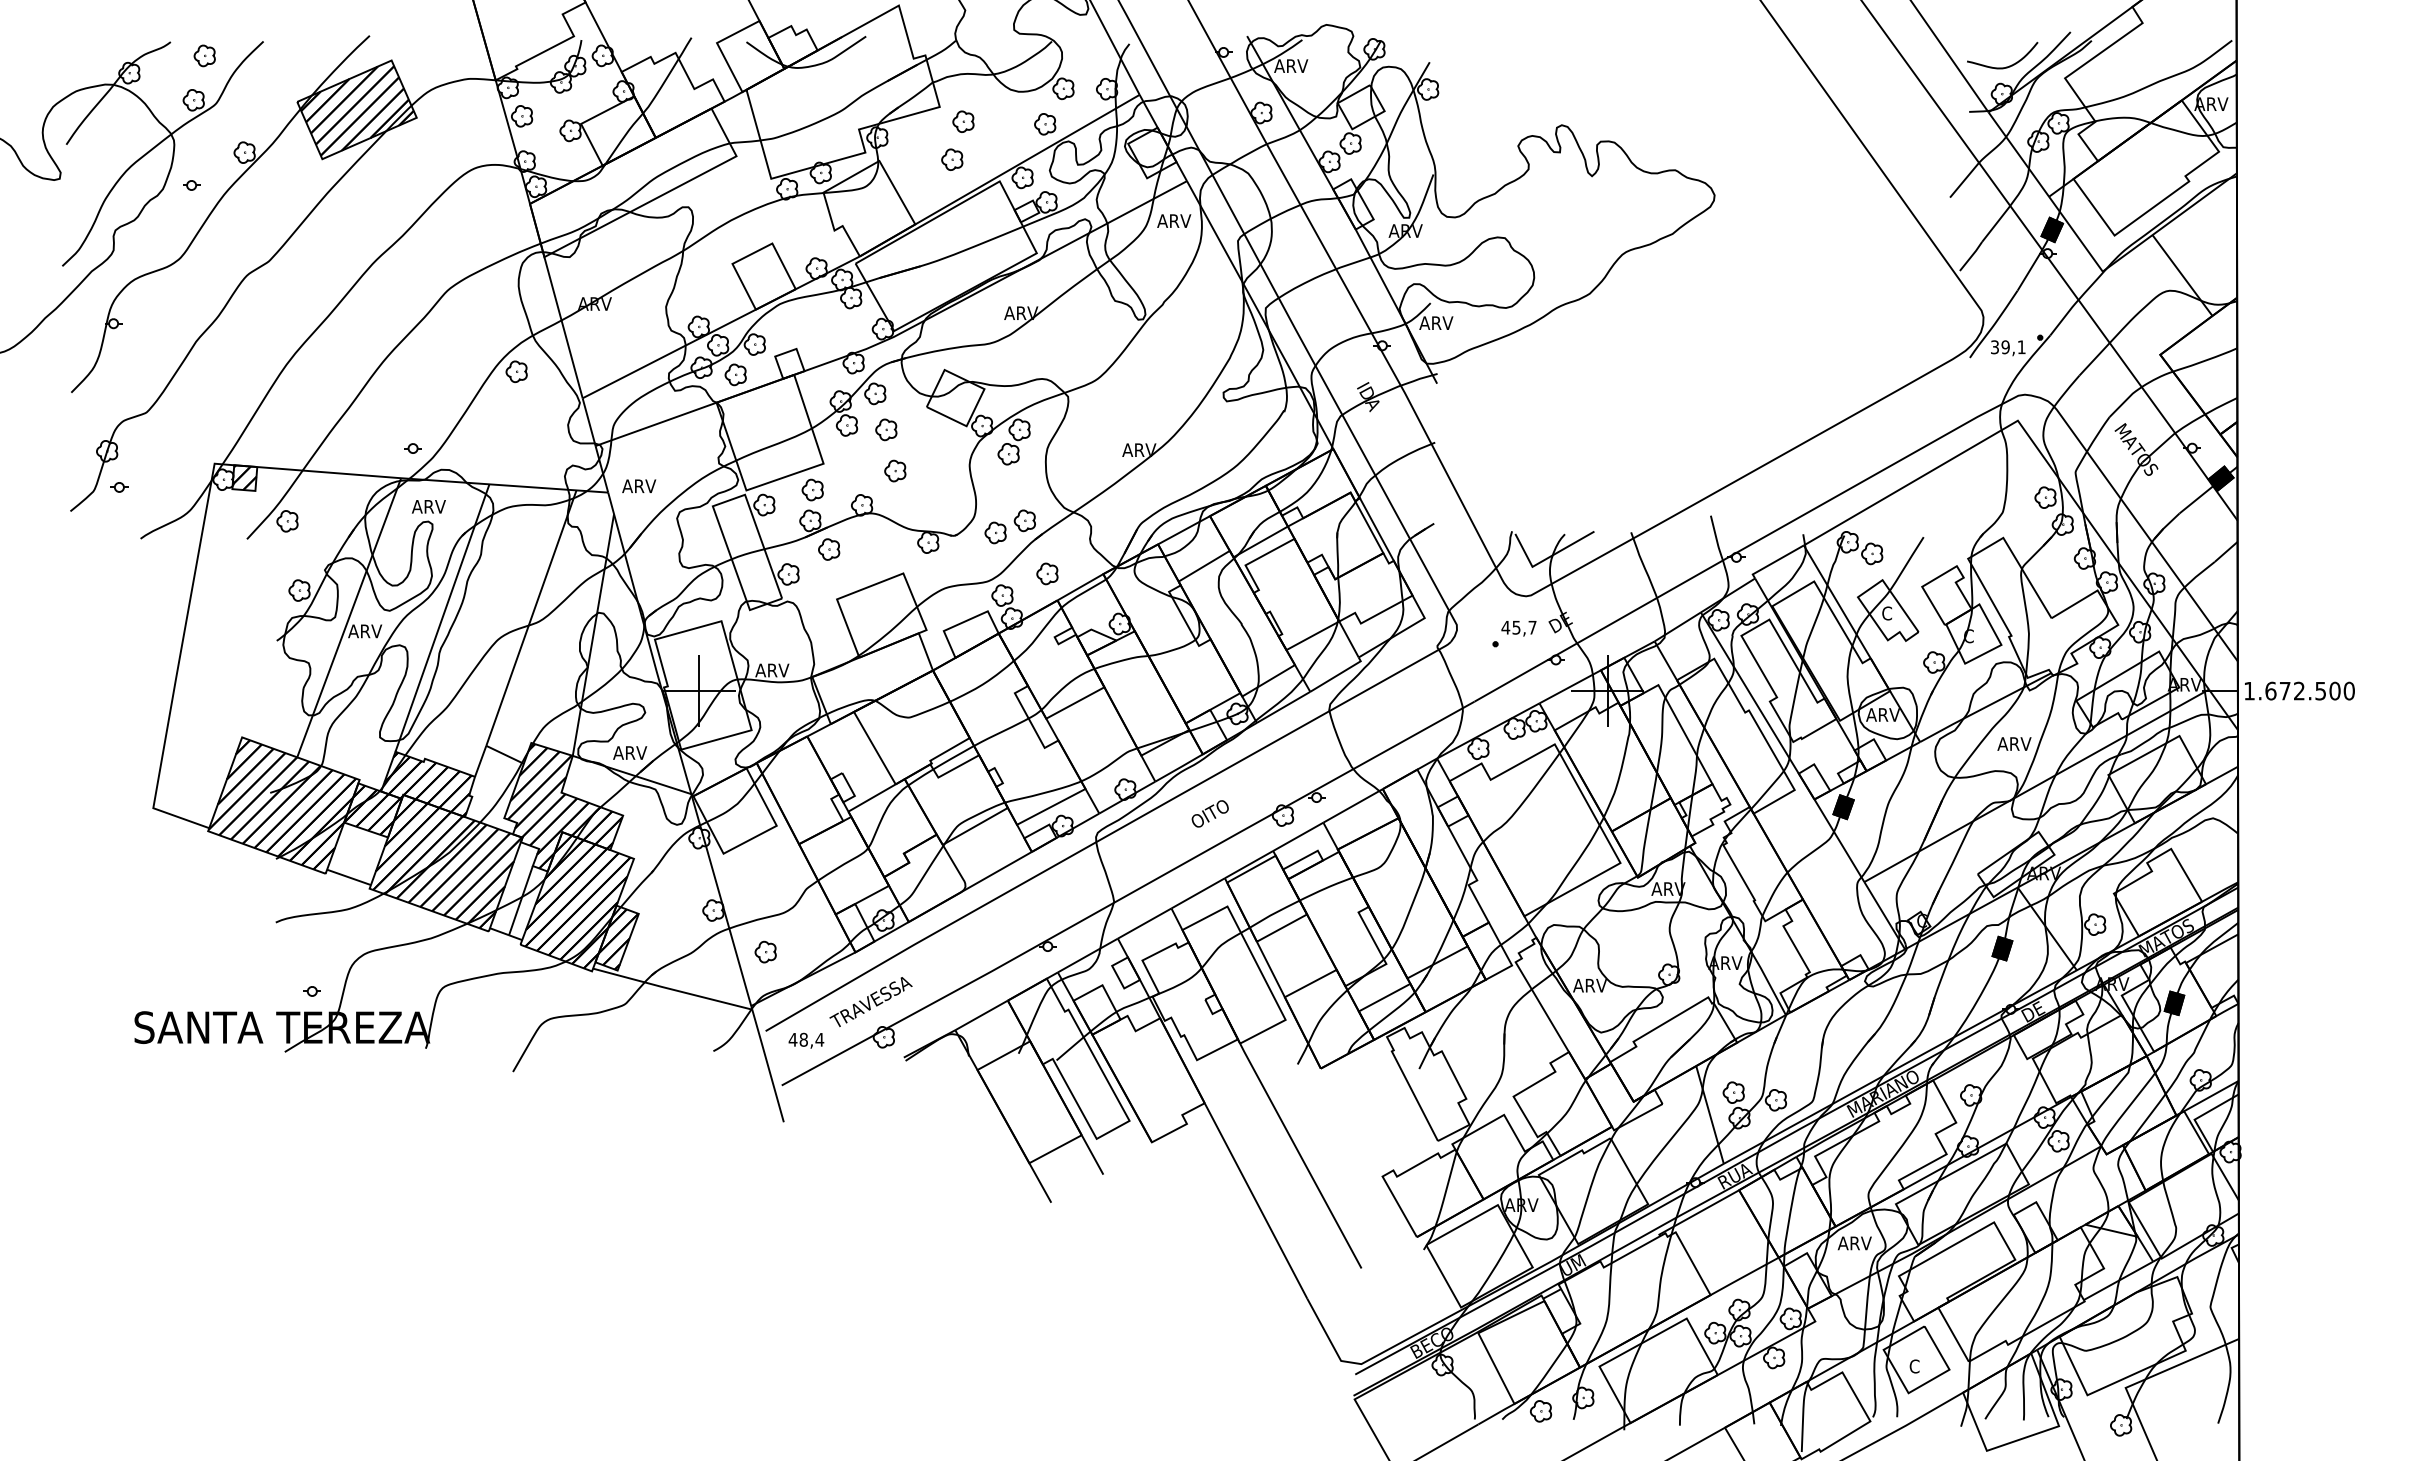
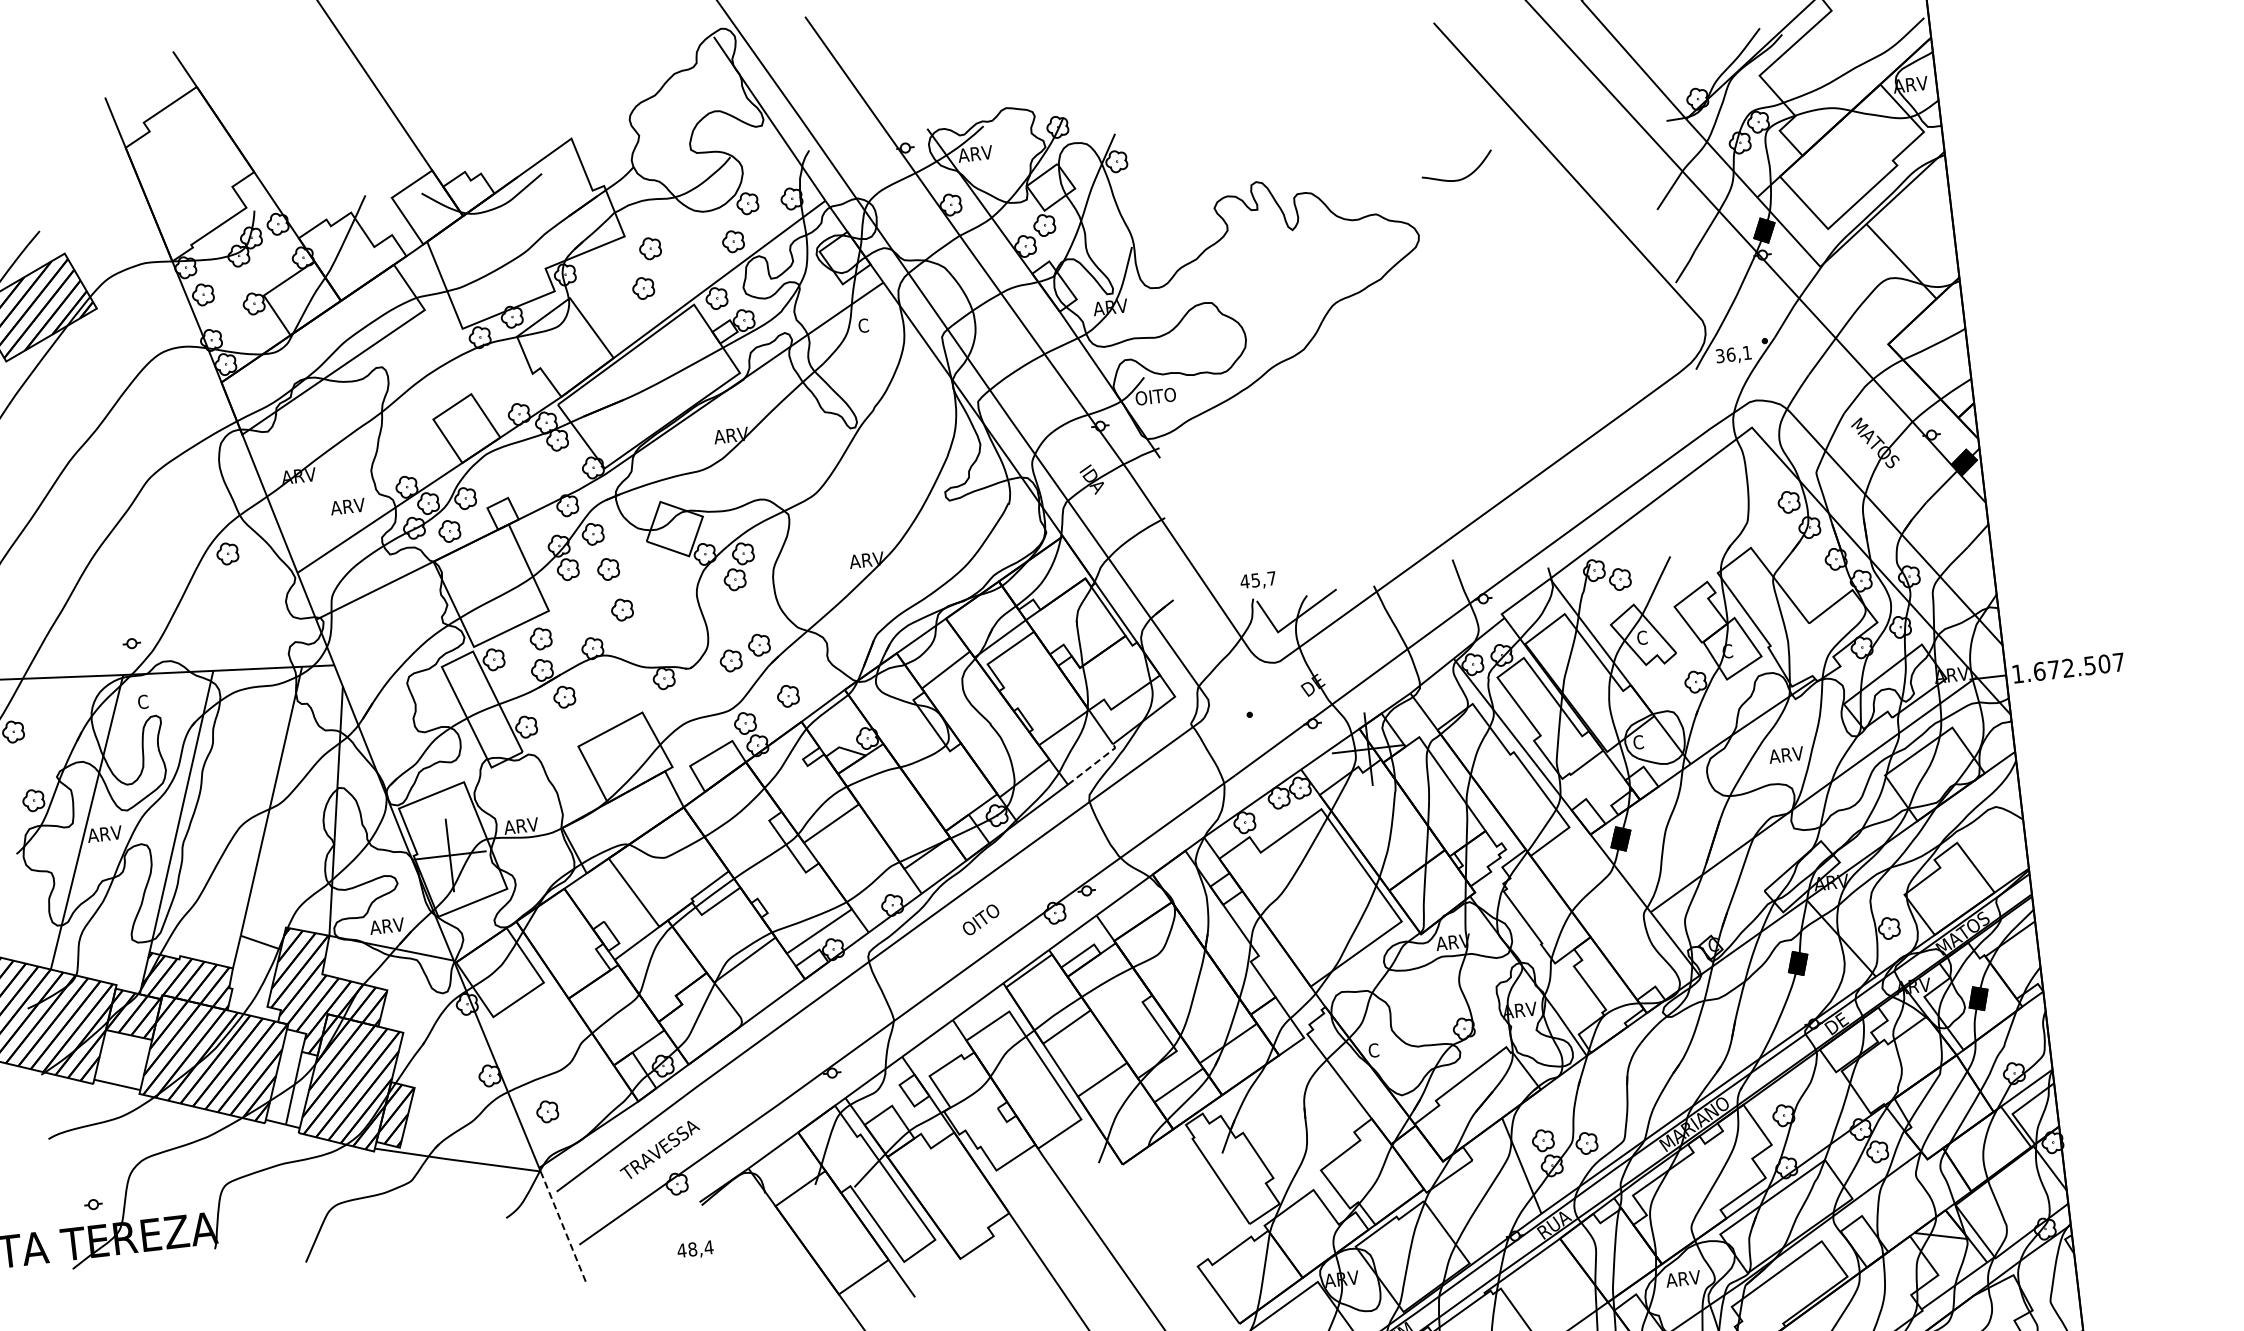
curve: (2006, 66) -> (1462, 177), moved
text: (1174, 221) -> (875, 324), ARV -> C
text: (1439, 323) -> (1155, 396), ARV -> OITO
text: (2005, 347) -> (1730, 355), 39,1 -> 36,1
text: (639, 485) -> (348, 505), moved
text: (428, 506) -> (154, 700), ARV -> C
text: (1518, 628) -> (1257, 580), moved
line: (1338, 675) -> (1094, 764), solid -> dashed
text: (2348, 690) -> (2117, 661), 1.672.500 -> 1.672.507
text: (1882, 714) -> (1649, 740), ARV -> C
text: (1589, 985) -> (1384, 1049), ARV -> C
text: (806, 1040) -> (695, 1249), moved
line: (768, 1065) -> (563, 1226), solid -> dashed

